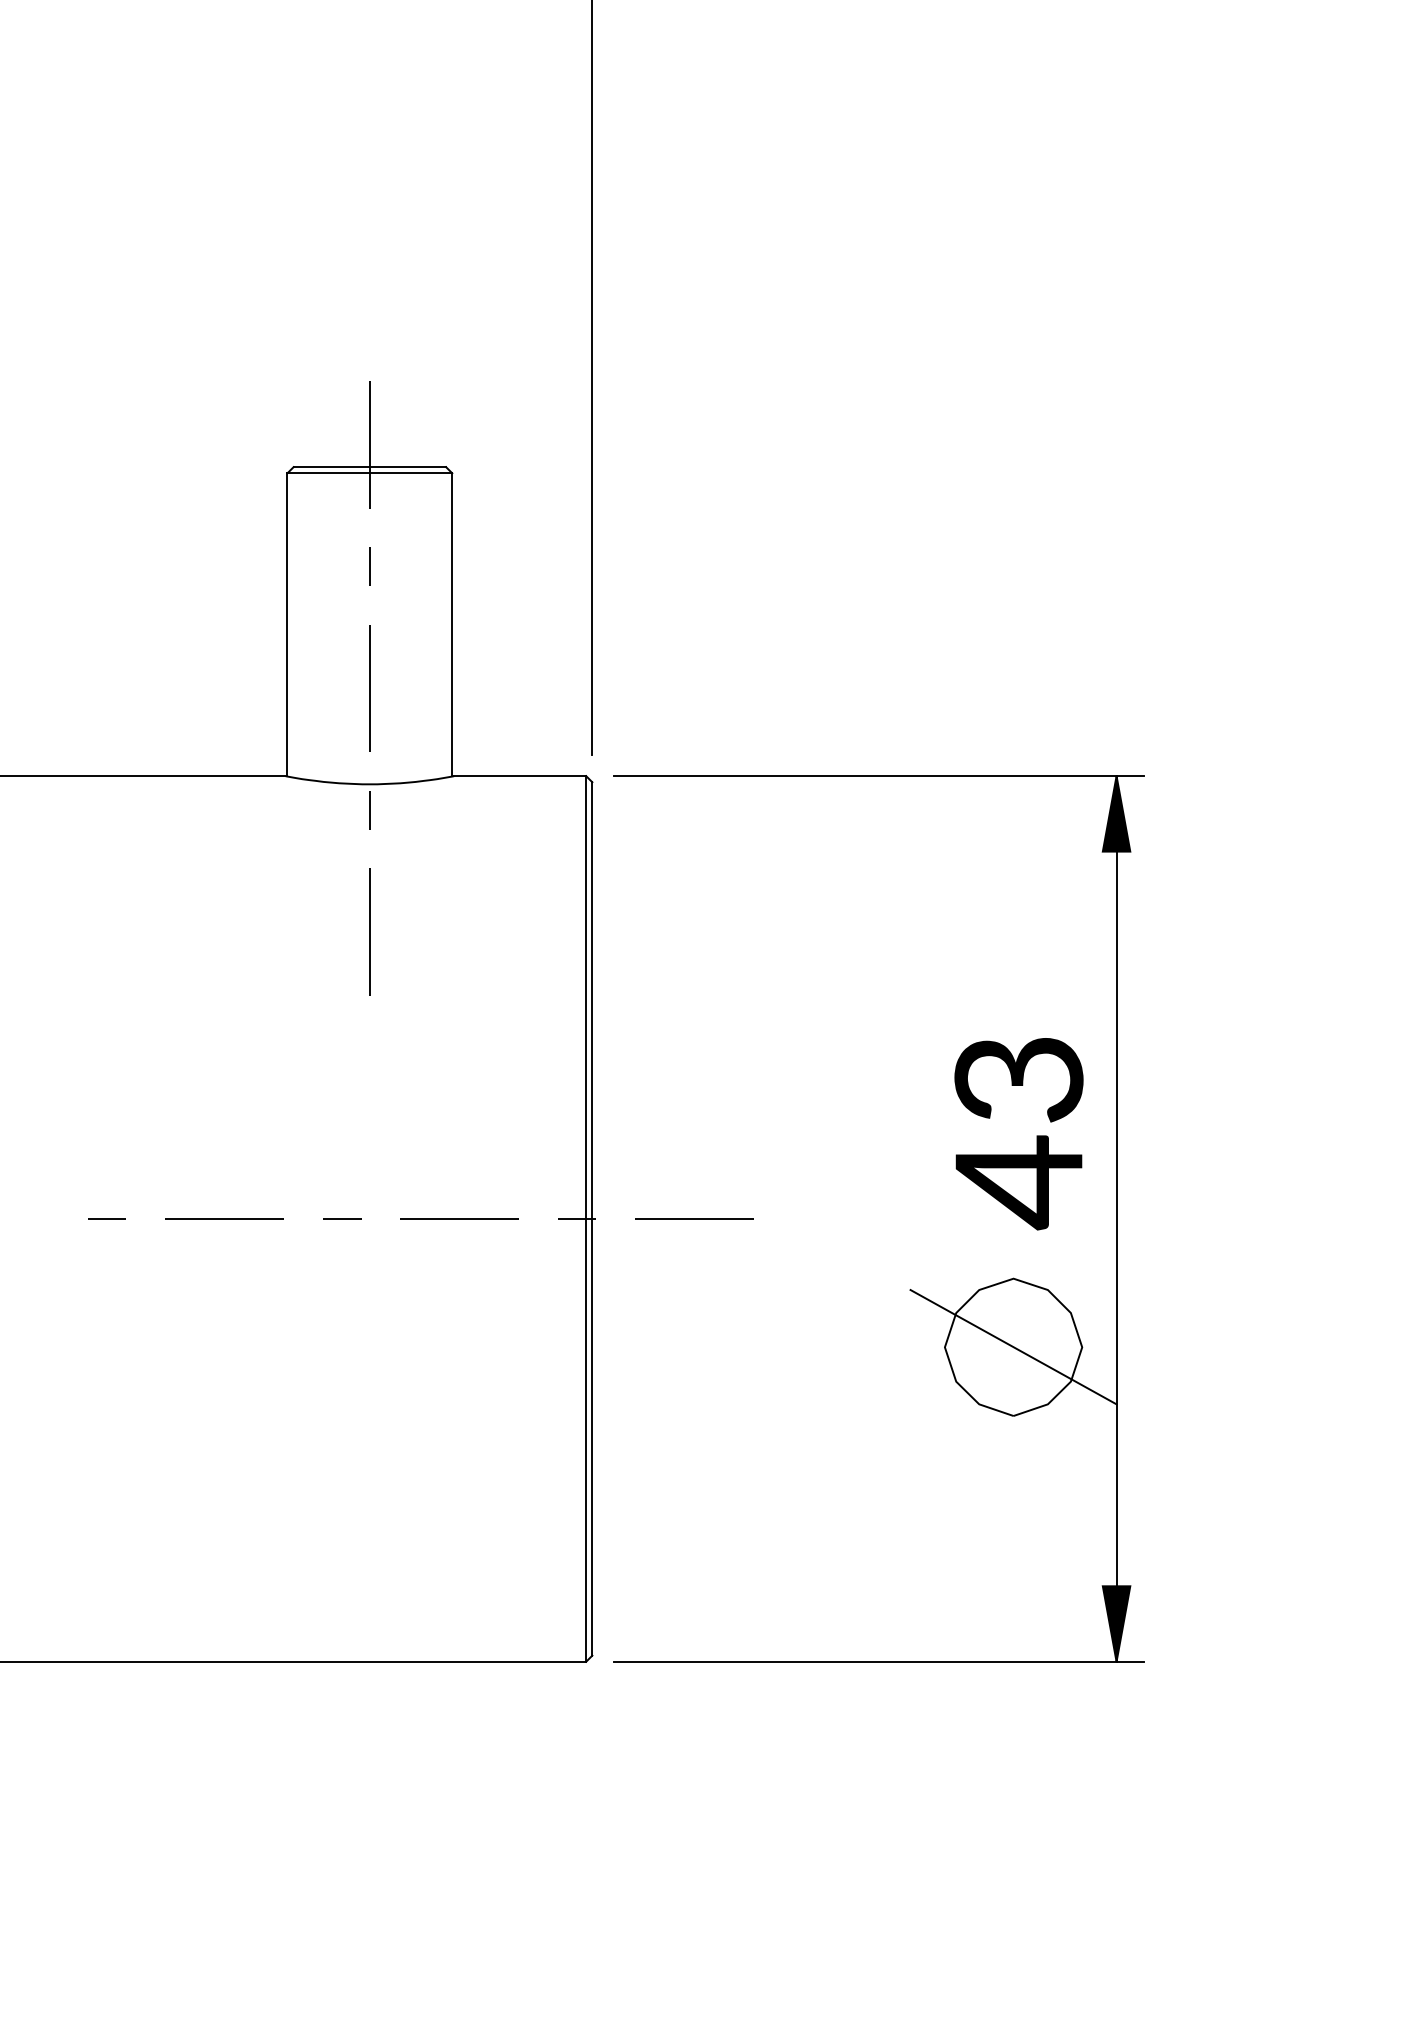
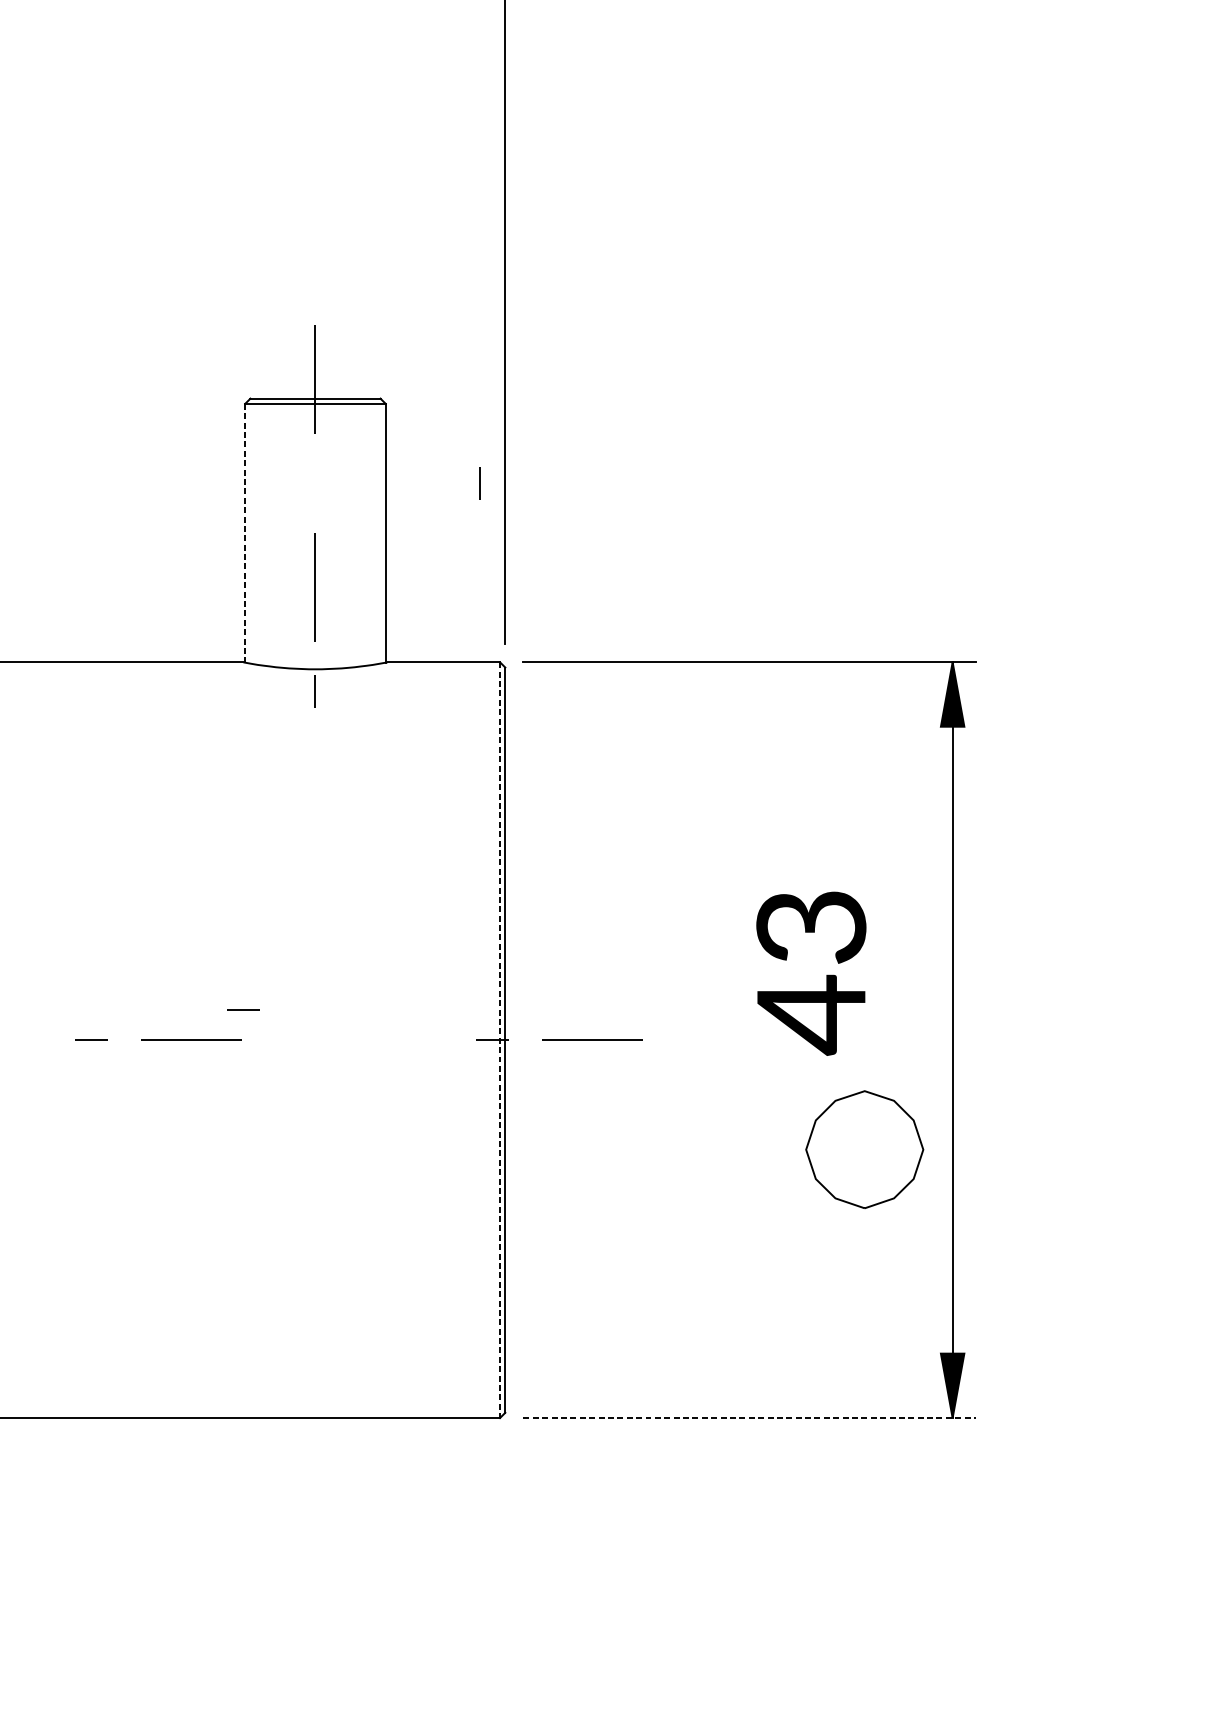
line: (369, 566) -> (479, 483), moved
line: (287, 624) -> (245, 532), solid -> dashed
line: (369, 931) -> (315, 794), removed
text: (1018, 1134) -> (810, 974), moved
line: (342, 1218) -> (243, 1009), moved
line: (459, 1218) -> (391, 1039), removed
line: (586, 1218) -> (500, 1039), solid -> dashed
line: (1013, 1347) -> (864, 1149), removed
line: (879, 1661) -> (750, 1417), solid -> dashed

